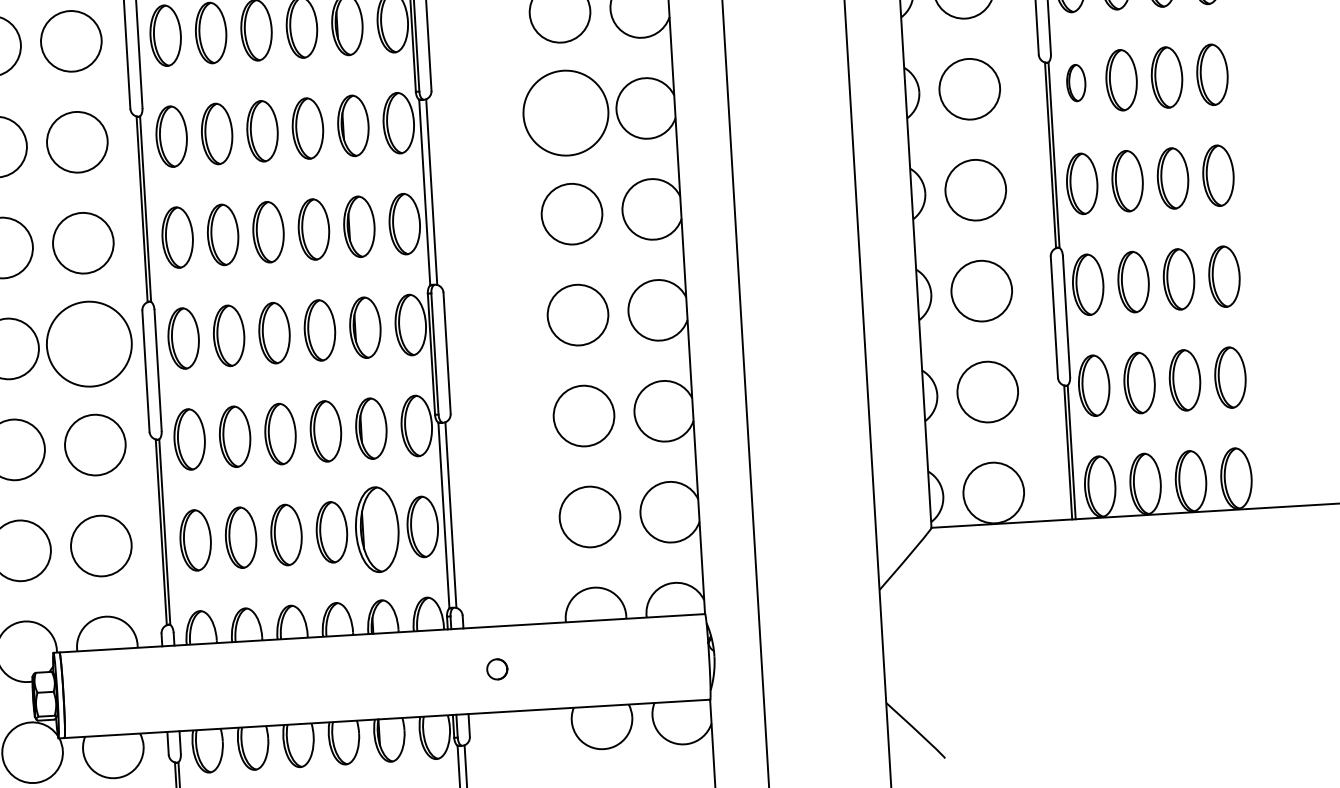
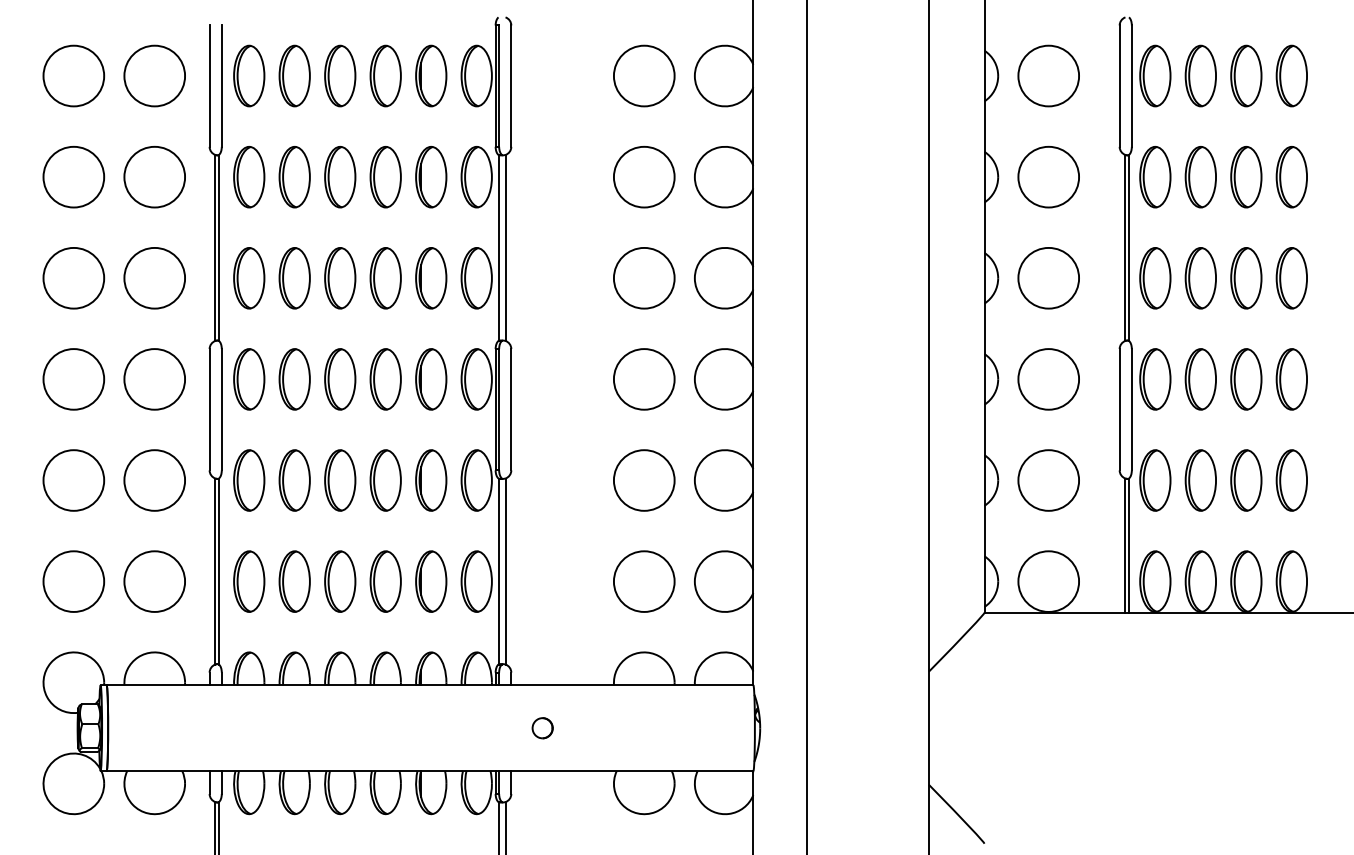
part: (1076, 83) -> (1155, 177), size x1.67
circle: (566, 113) -> (644, 177), size x0.71
circle: (89, 344) -> (154, 379), size x0.71
part: (377, 529) -> (431, 581), size x0.71

